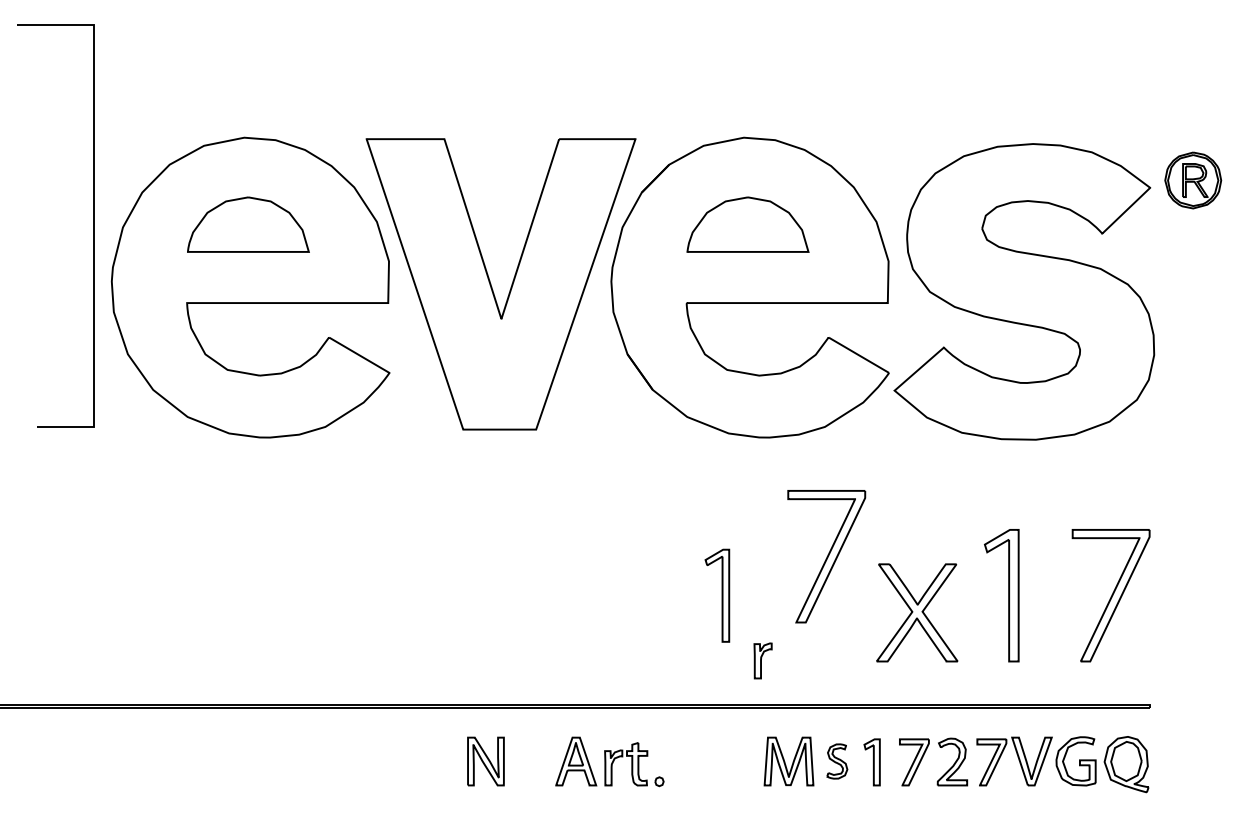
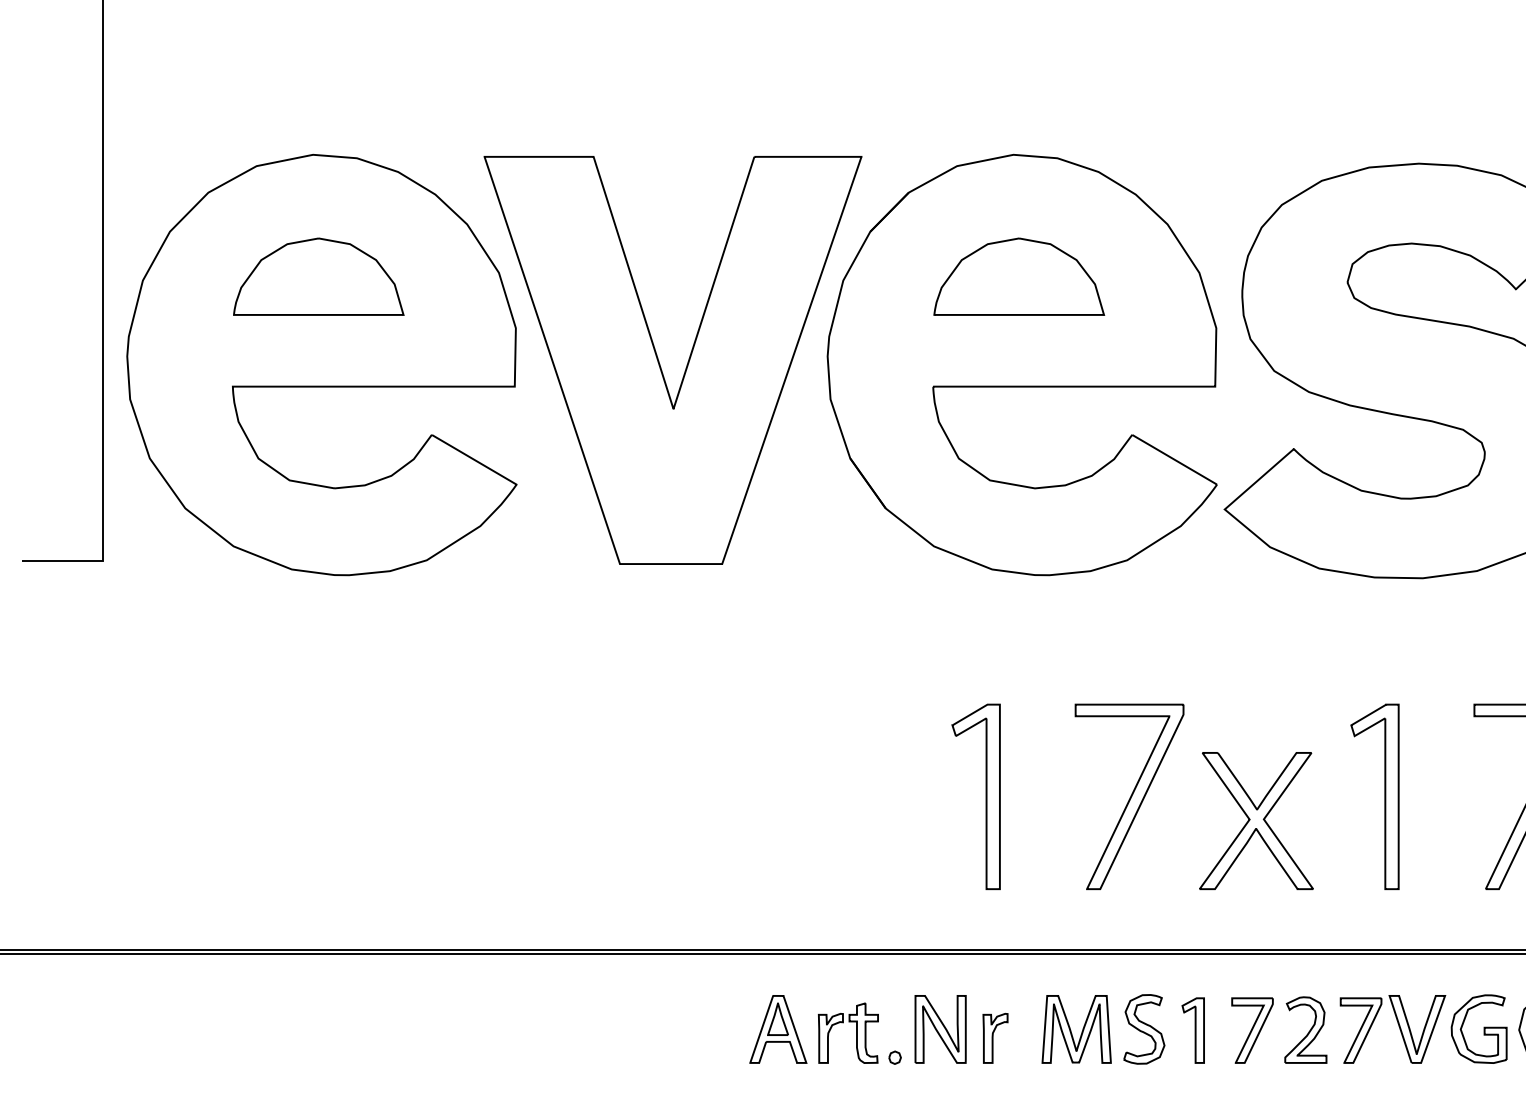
part: (826, 556) -> (1129, 796), moved
part: (717, 595) -> (976, 796), size x1.43
part: (762, 660) -> (994, 1037), moved
part: (485, 761) -> (939, 1029), moved
part: (837, 761) -> (1144, 1029), size x1.43

